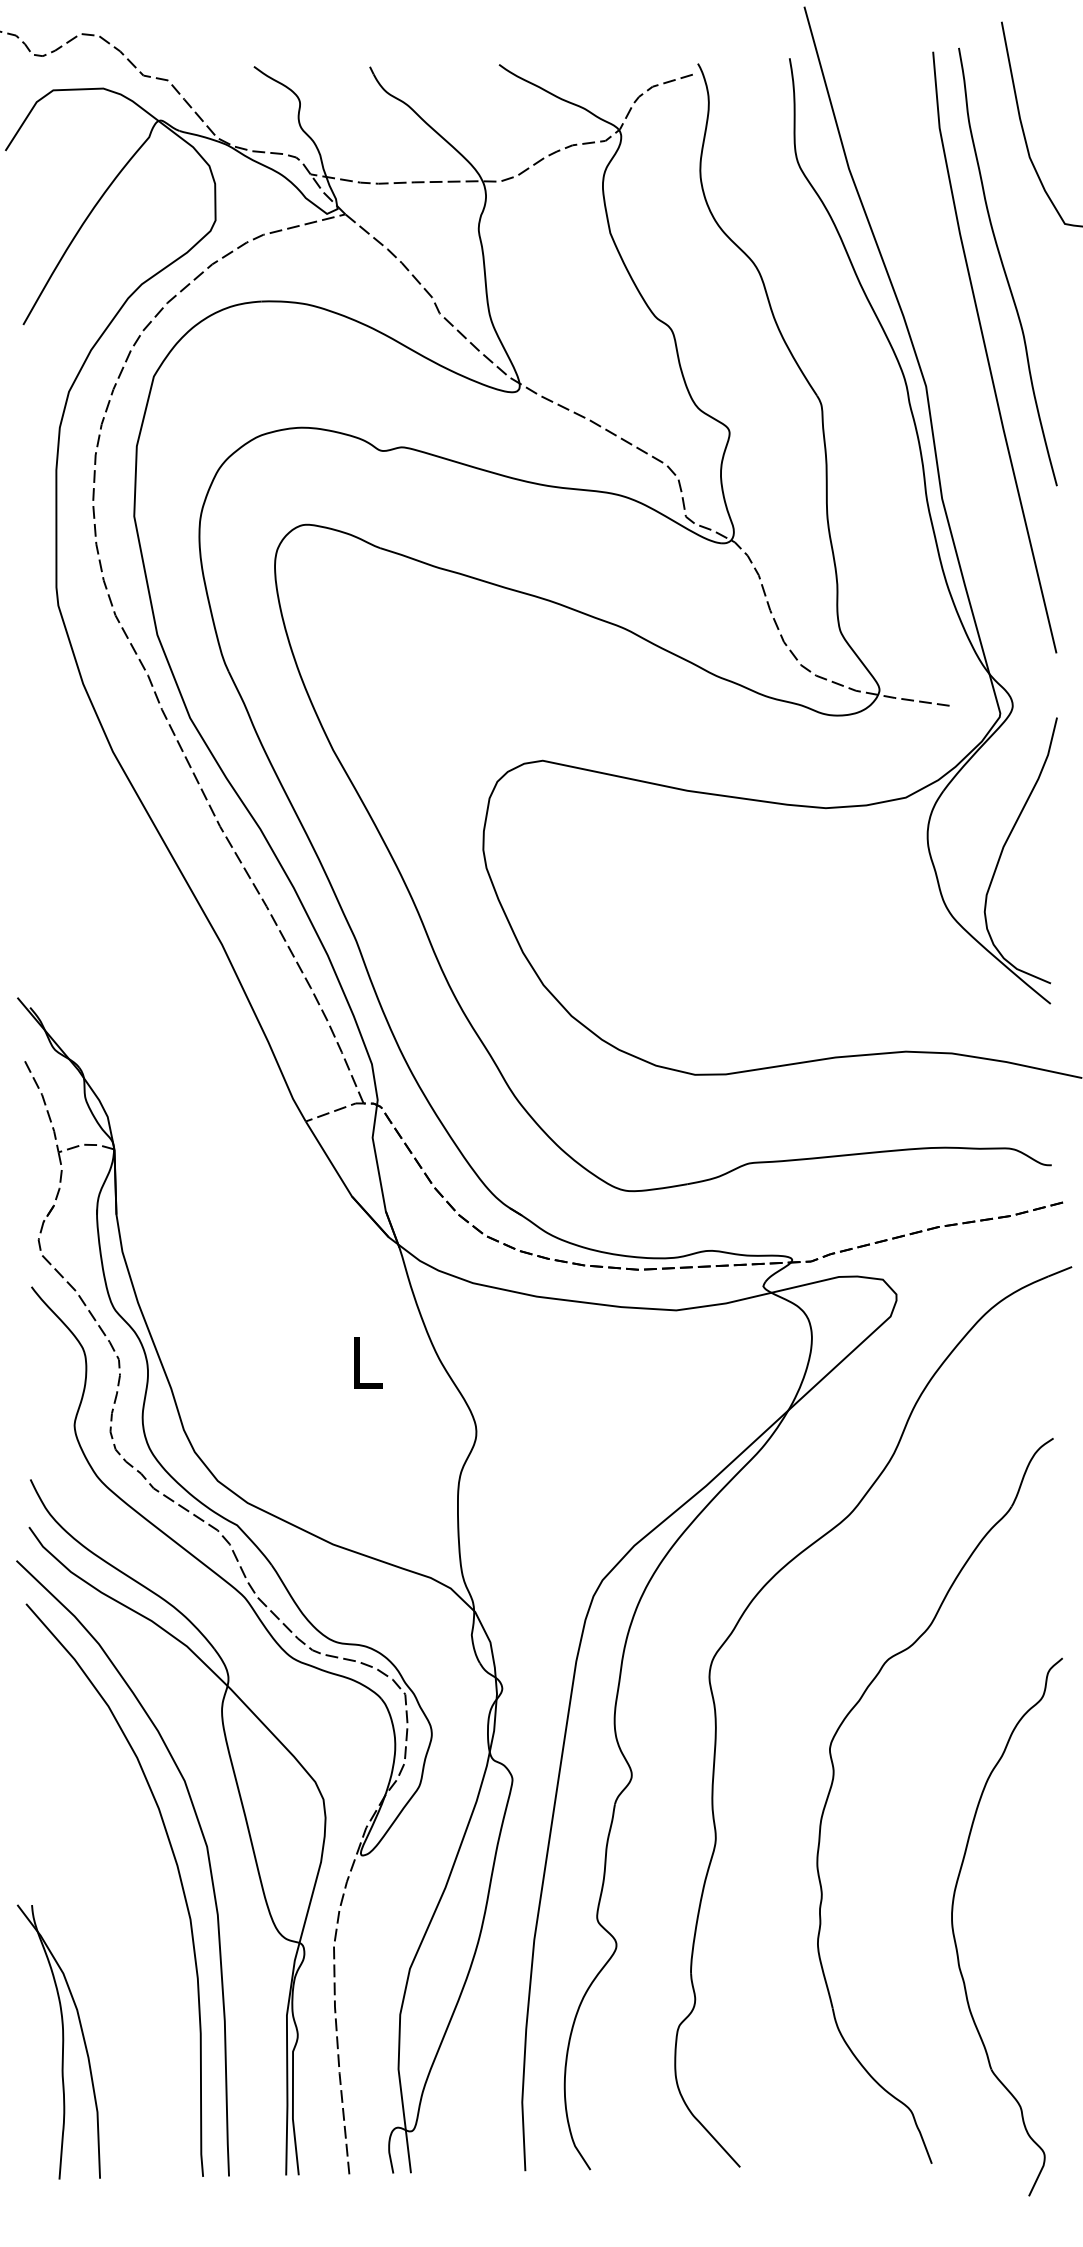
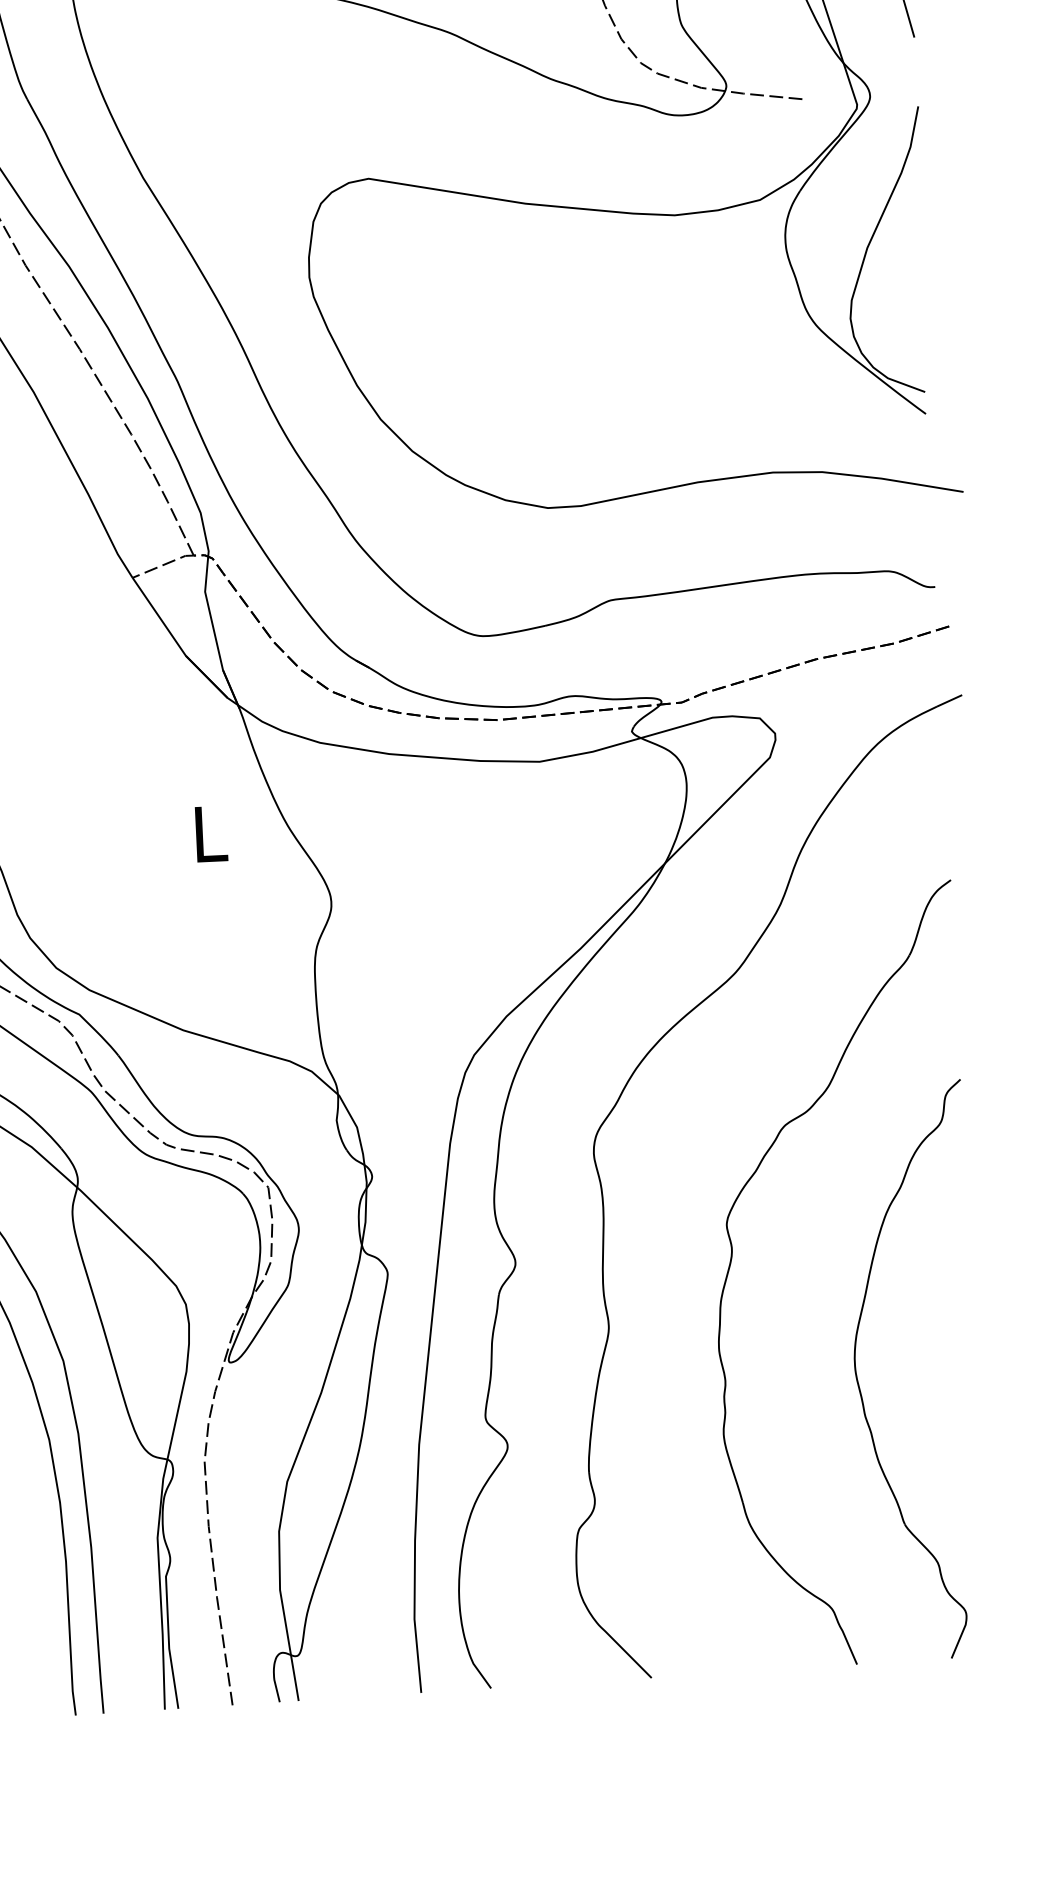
part: (955, 1937) -> (859, 1384), moved

